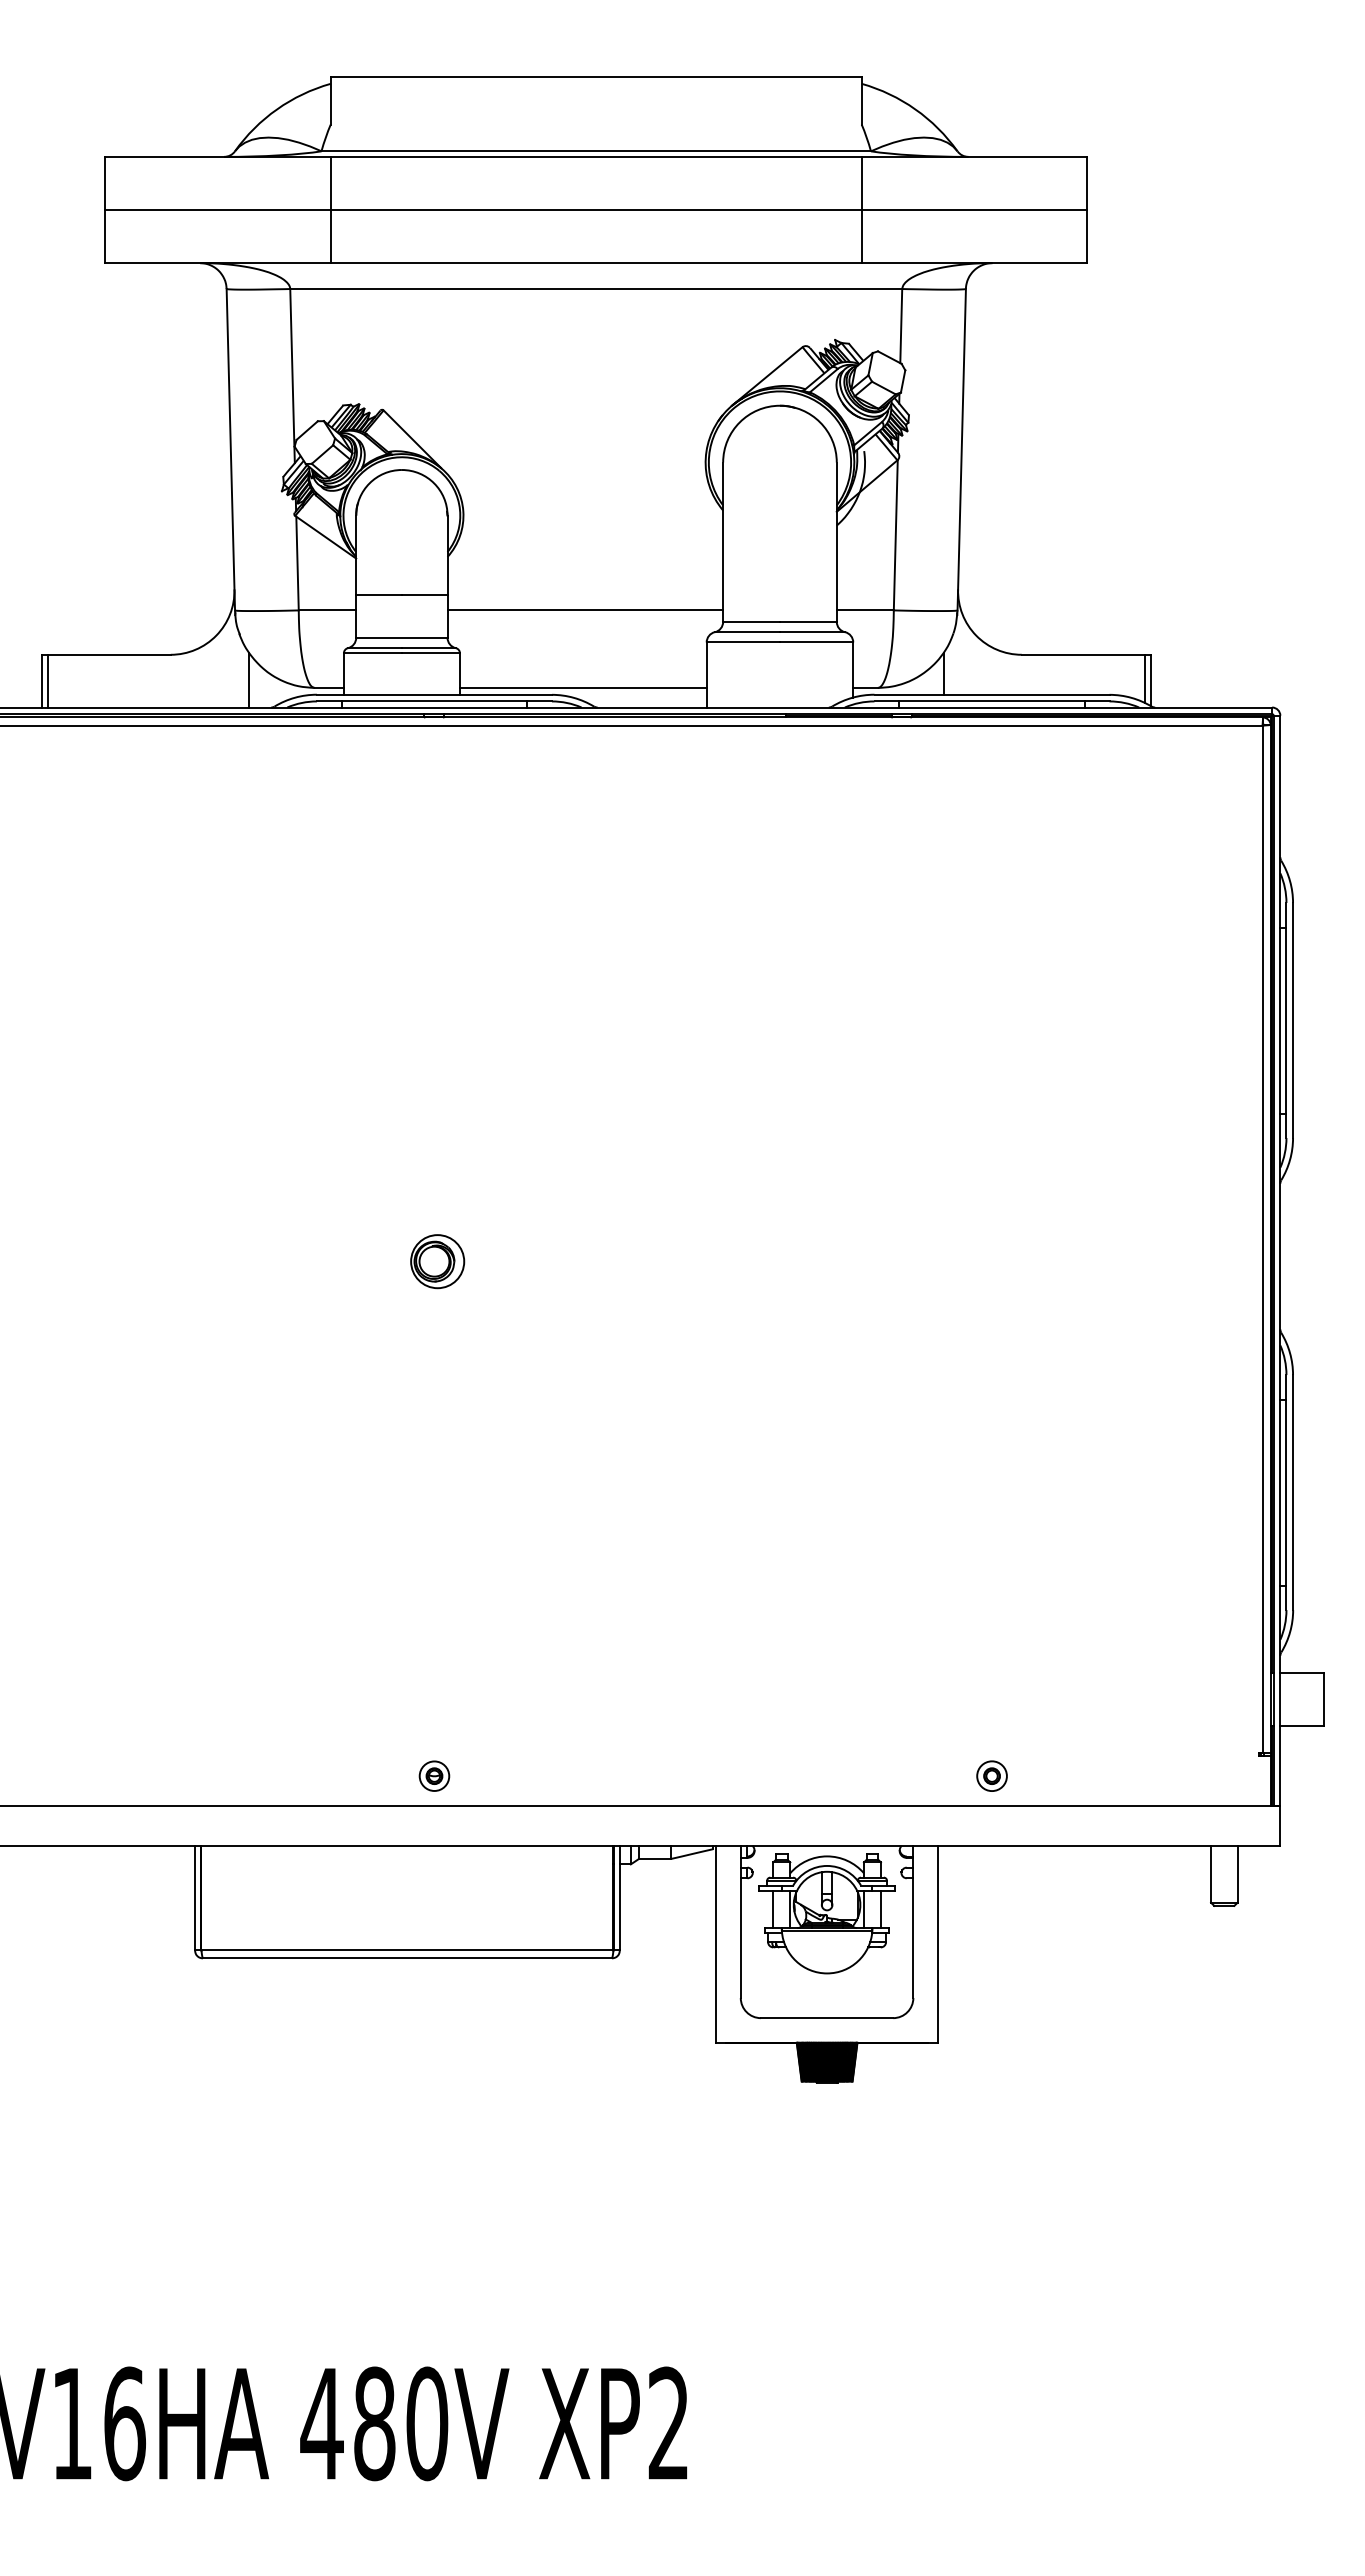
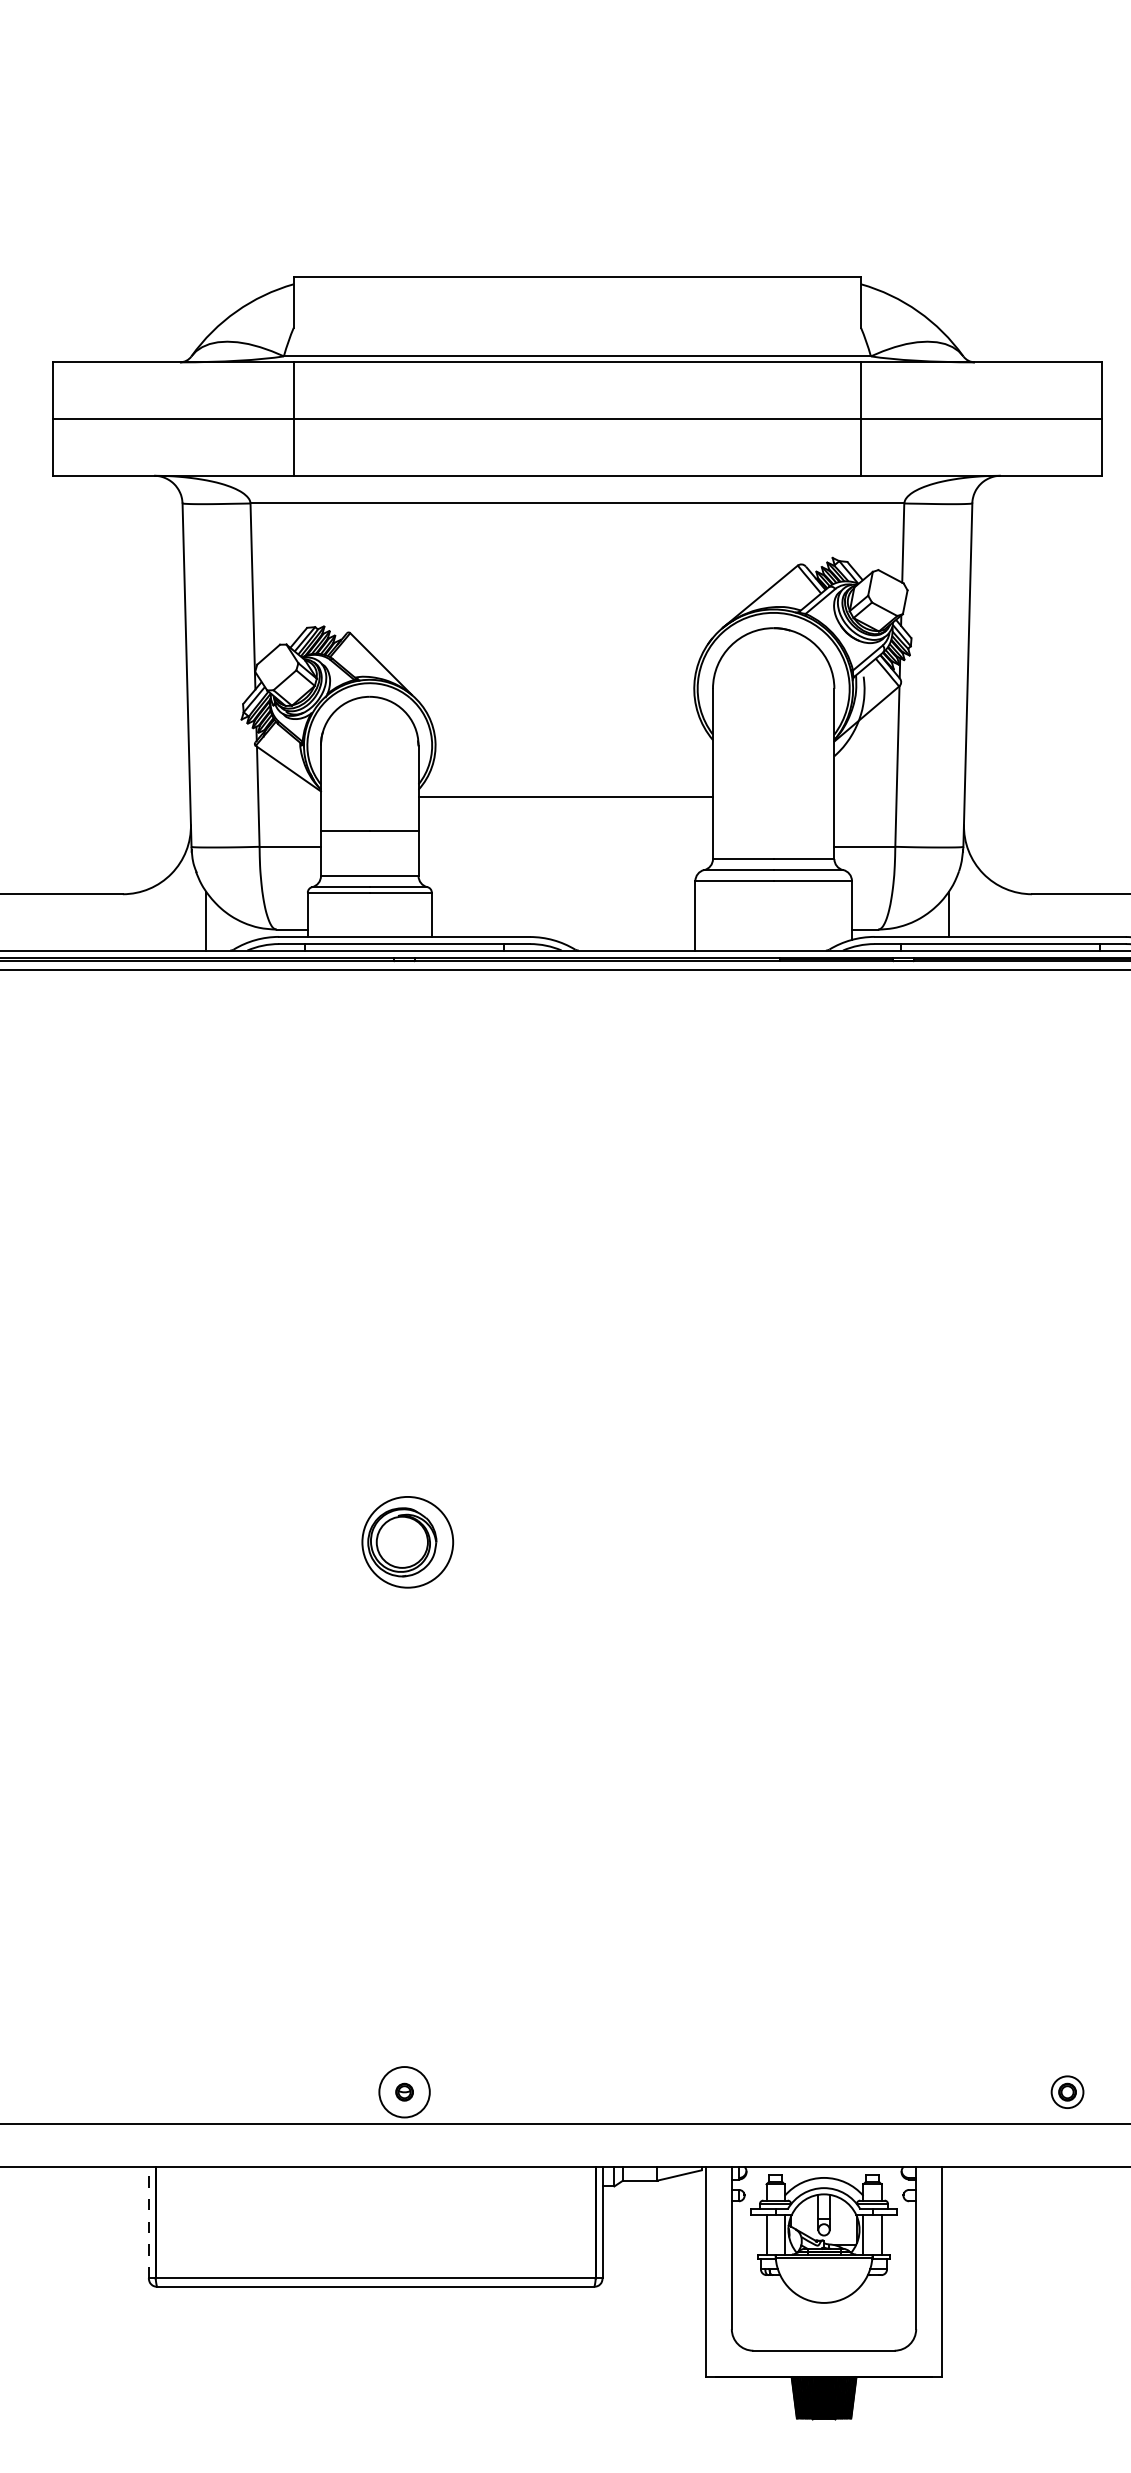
line: (585, 610) -> (565, 796), moved
line: (582, 687) -> (562, 929), removed
part: (437, 1261) -> (407, 1542), size x1.6
circle: (434, 1775) -> (404, 2091), size x1.6
part: (991, 1775) -> (1066, 2091), moved
line: (195, 1897) -> (149, 2221), solid -> dashed

